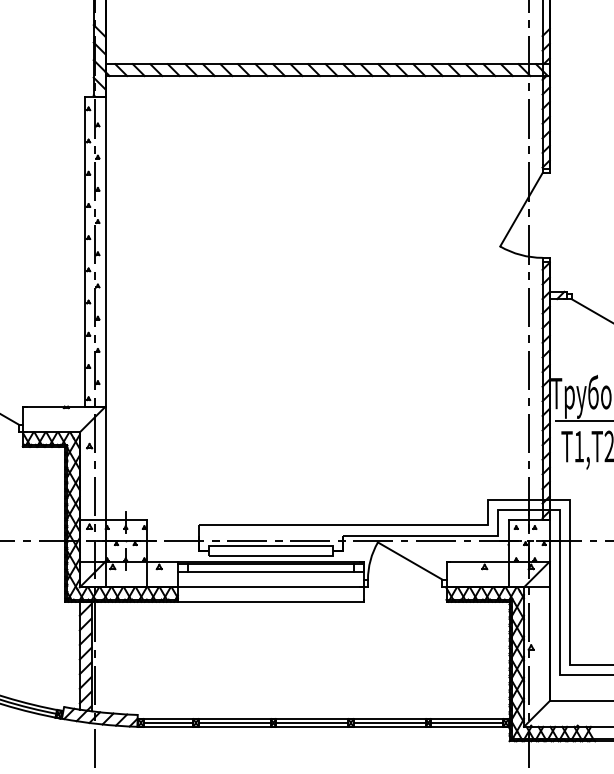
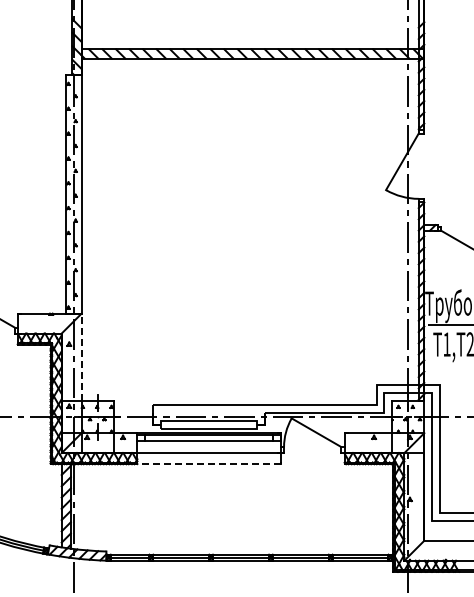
line: (105, 463) -> (81, 357), solid -> dashed
line: (271, 602) -> (209, 464), solid -> dashed

